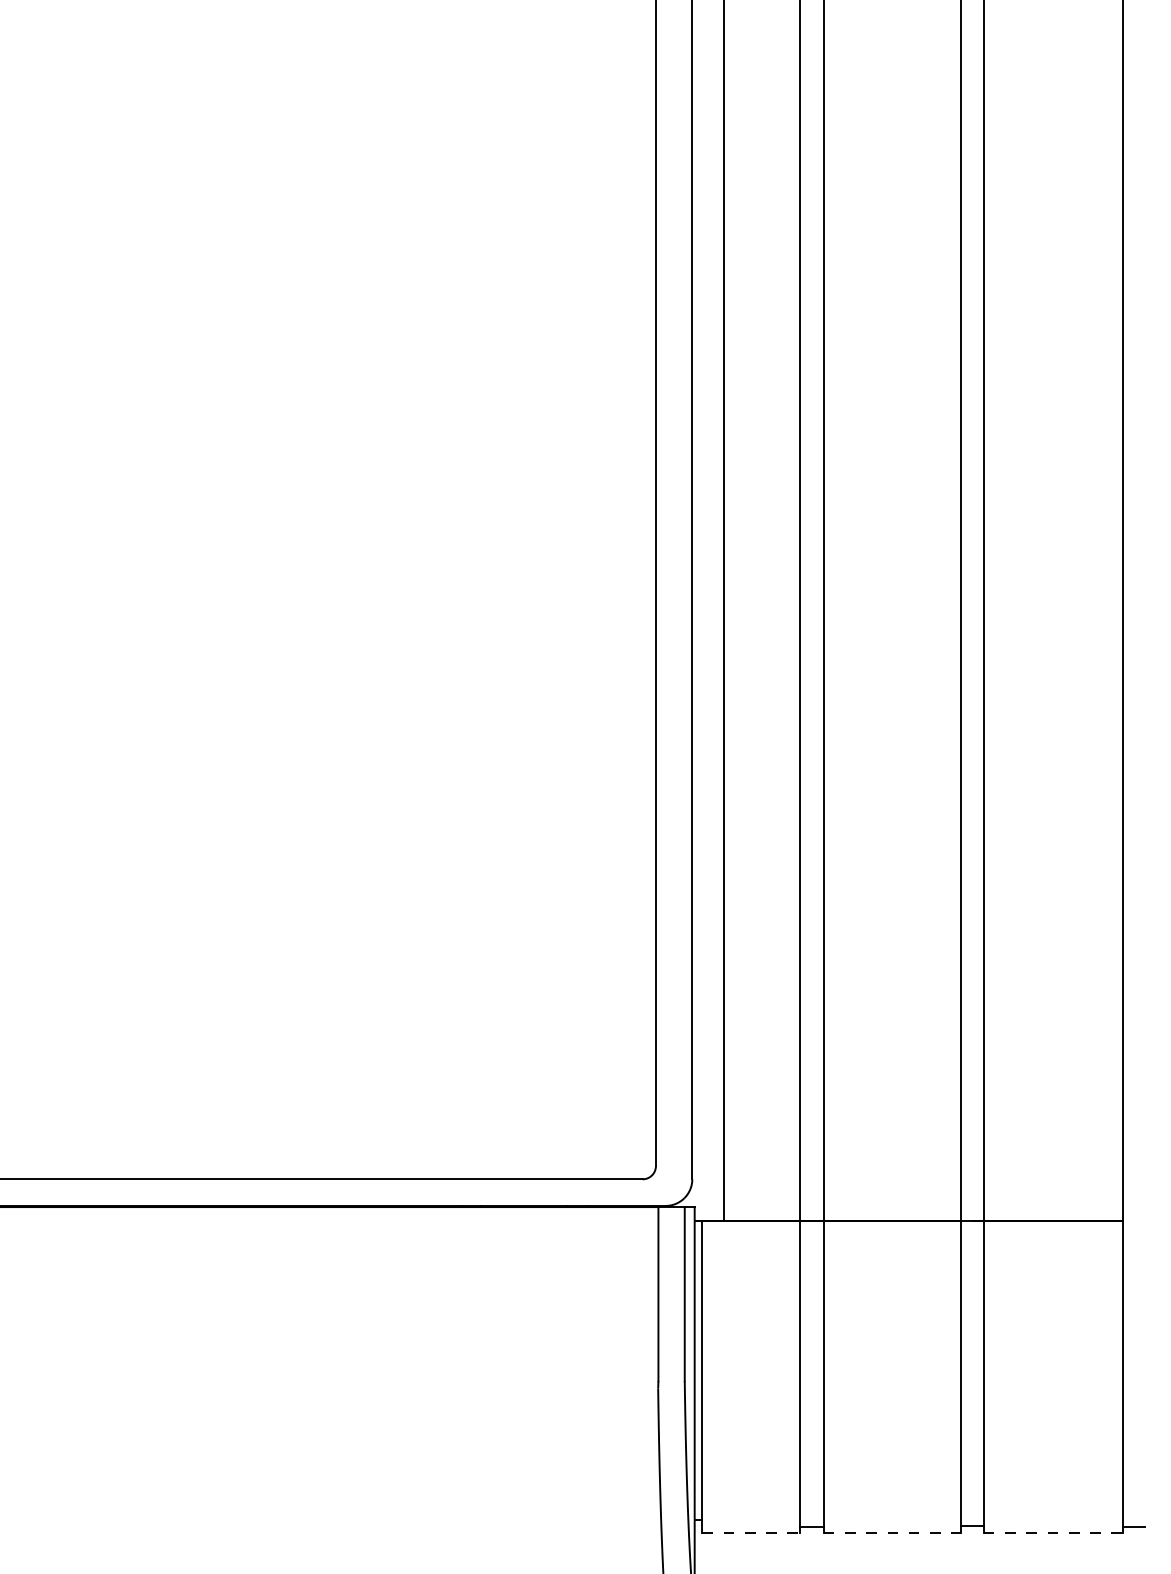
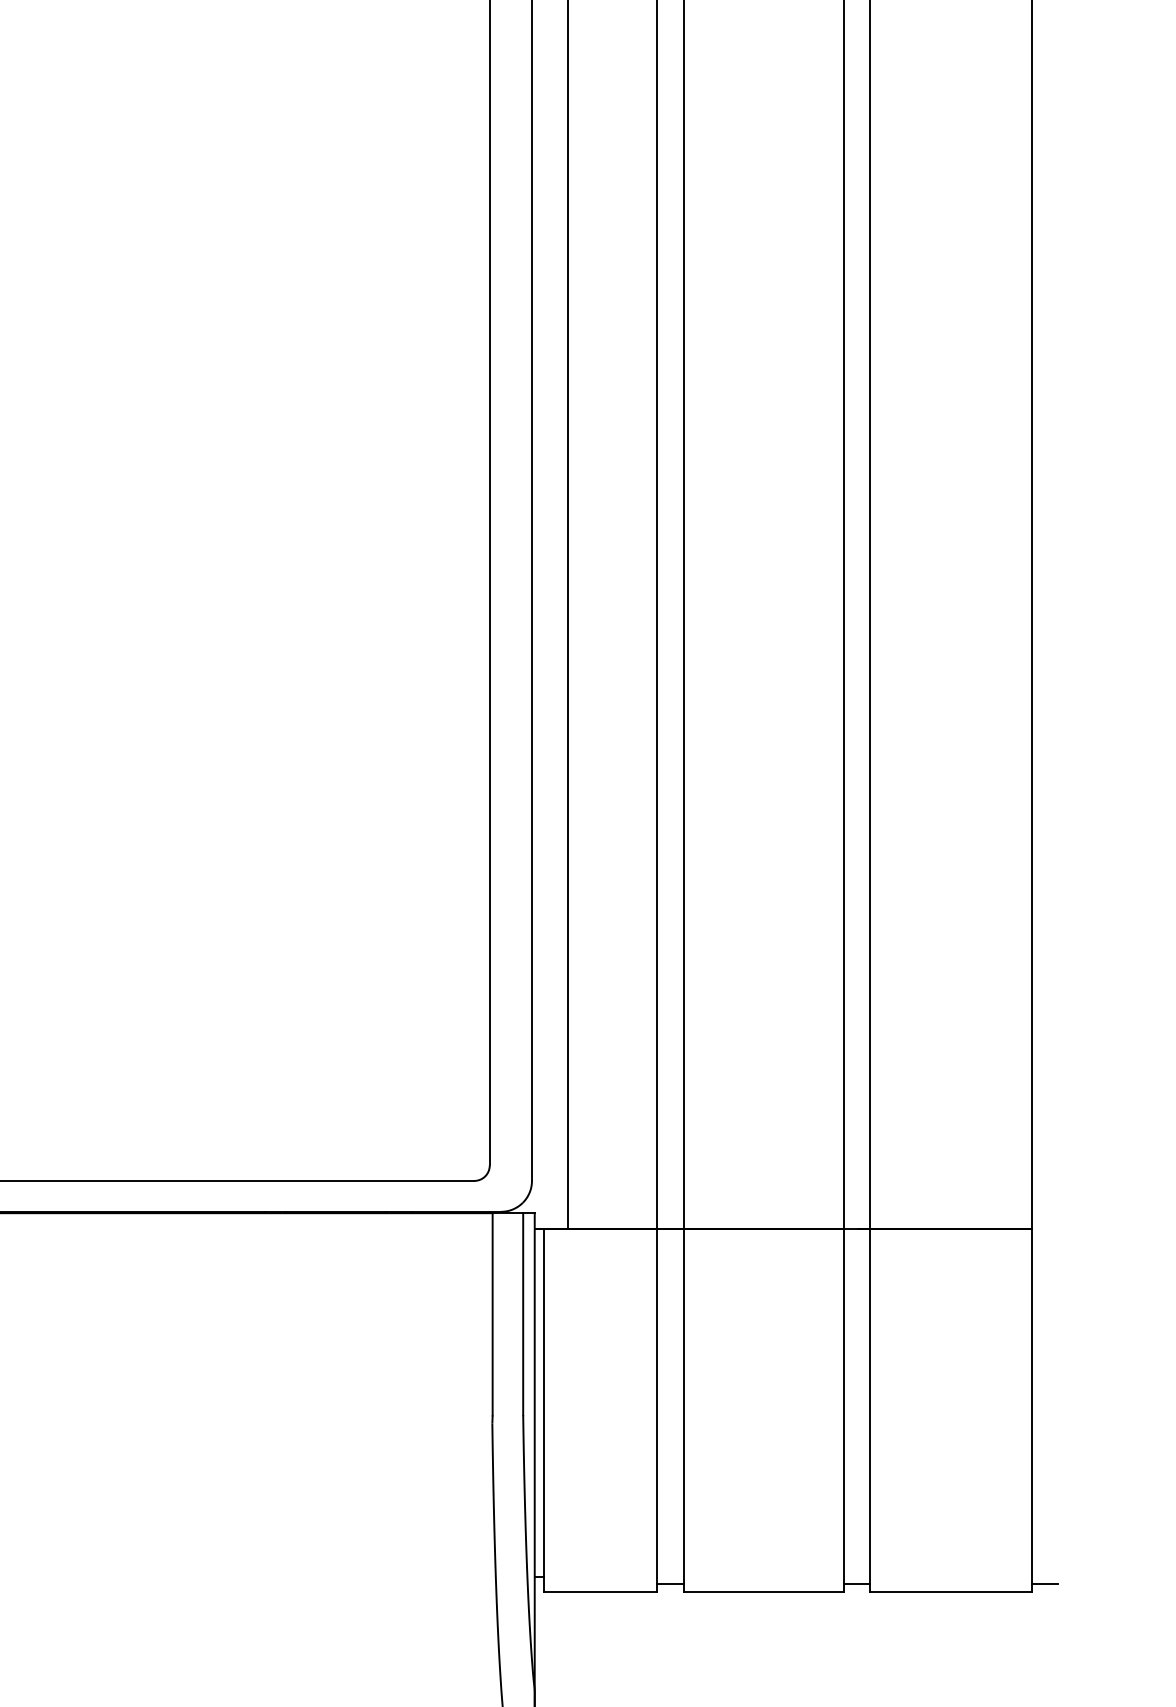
line: (751, 1533) -> (600, 1592), dashed -> solid
line: (892, 1533) -> (764, 1592), dashed -> solid
line: (1053, 1533) -> (951, 1592), dashed -> solid

